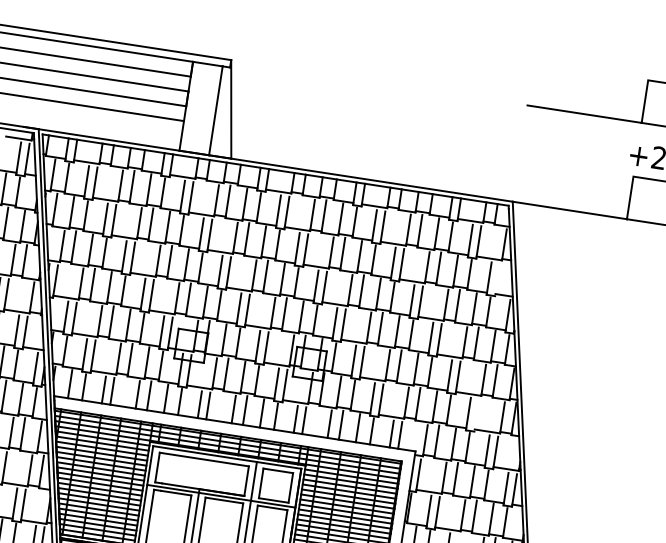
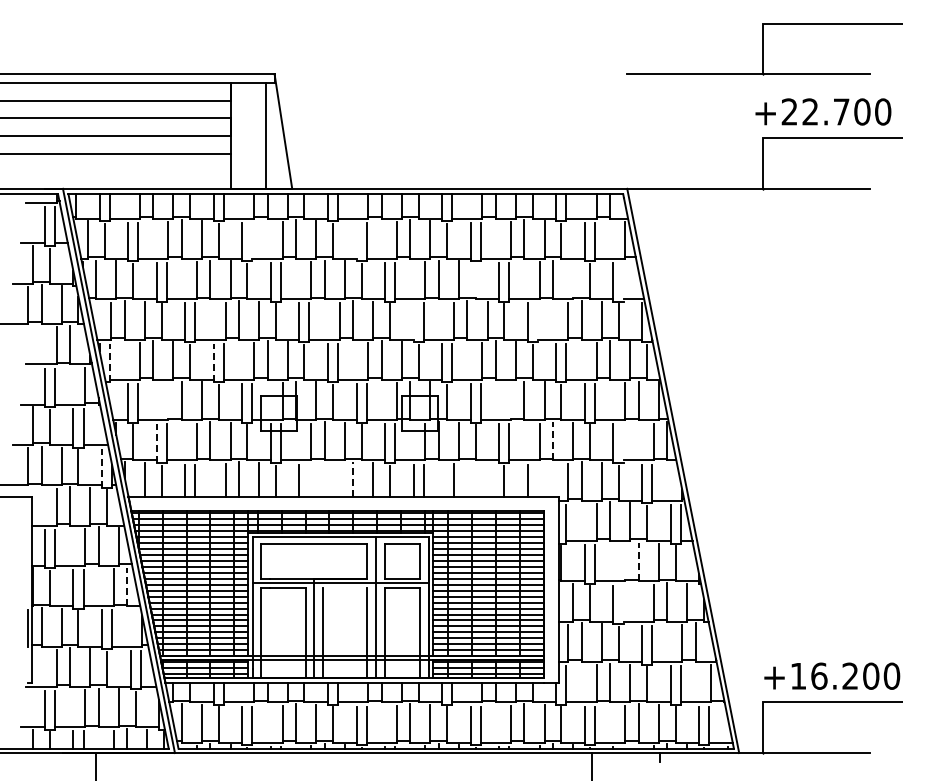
line: (191, 197) -> (252, 241), removed
line: (278, 211) -> (356, 241), removed
line: (373, 260) -> (475, 281), removed
line: (455, 271) -> (573, 280), removed
line: (55, 281) -> (109, 362), solid -> dashed
line: (316, 286) -> (413, 322), removed
line: (142, 294) -> (213, 362), solid -> dashed
line: (420, 302) -> (537, 322), removed
line: (100, 321) -> (168, 401), removed
line: (84, 355) -> (156, 443), solid -> dashed
line: (388, 365) -> (511, 401), removed
line: (35, 369) -> (102, 468), solid -> dashed
line: (418, 403) -> (553, 440), solid -> dashed
line: (208, 405) -> (309, 480), removed
line: (233, 408) -> (339, 479), removed
line: (245, 409) -> (353, 478), solid -> dashed
line: (341, 425) -> (467, 479), removed
line: (357, 427) -> (487, 479), removed
line: (399, 435) -> (537, 480), removed
line: (41, 471) -> (127, 586), solid -> dashed
line: (223, 500) -> (344, 587), removed
line: (463, 515) -> (625, 562), removed
line: (474, 516) -> (638, 561), solid -> dashed

